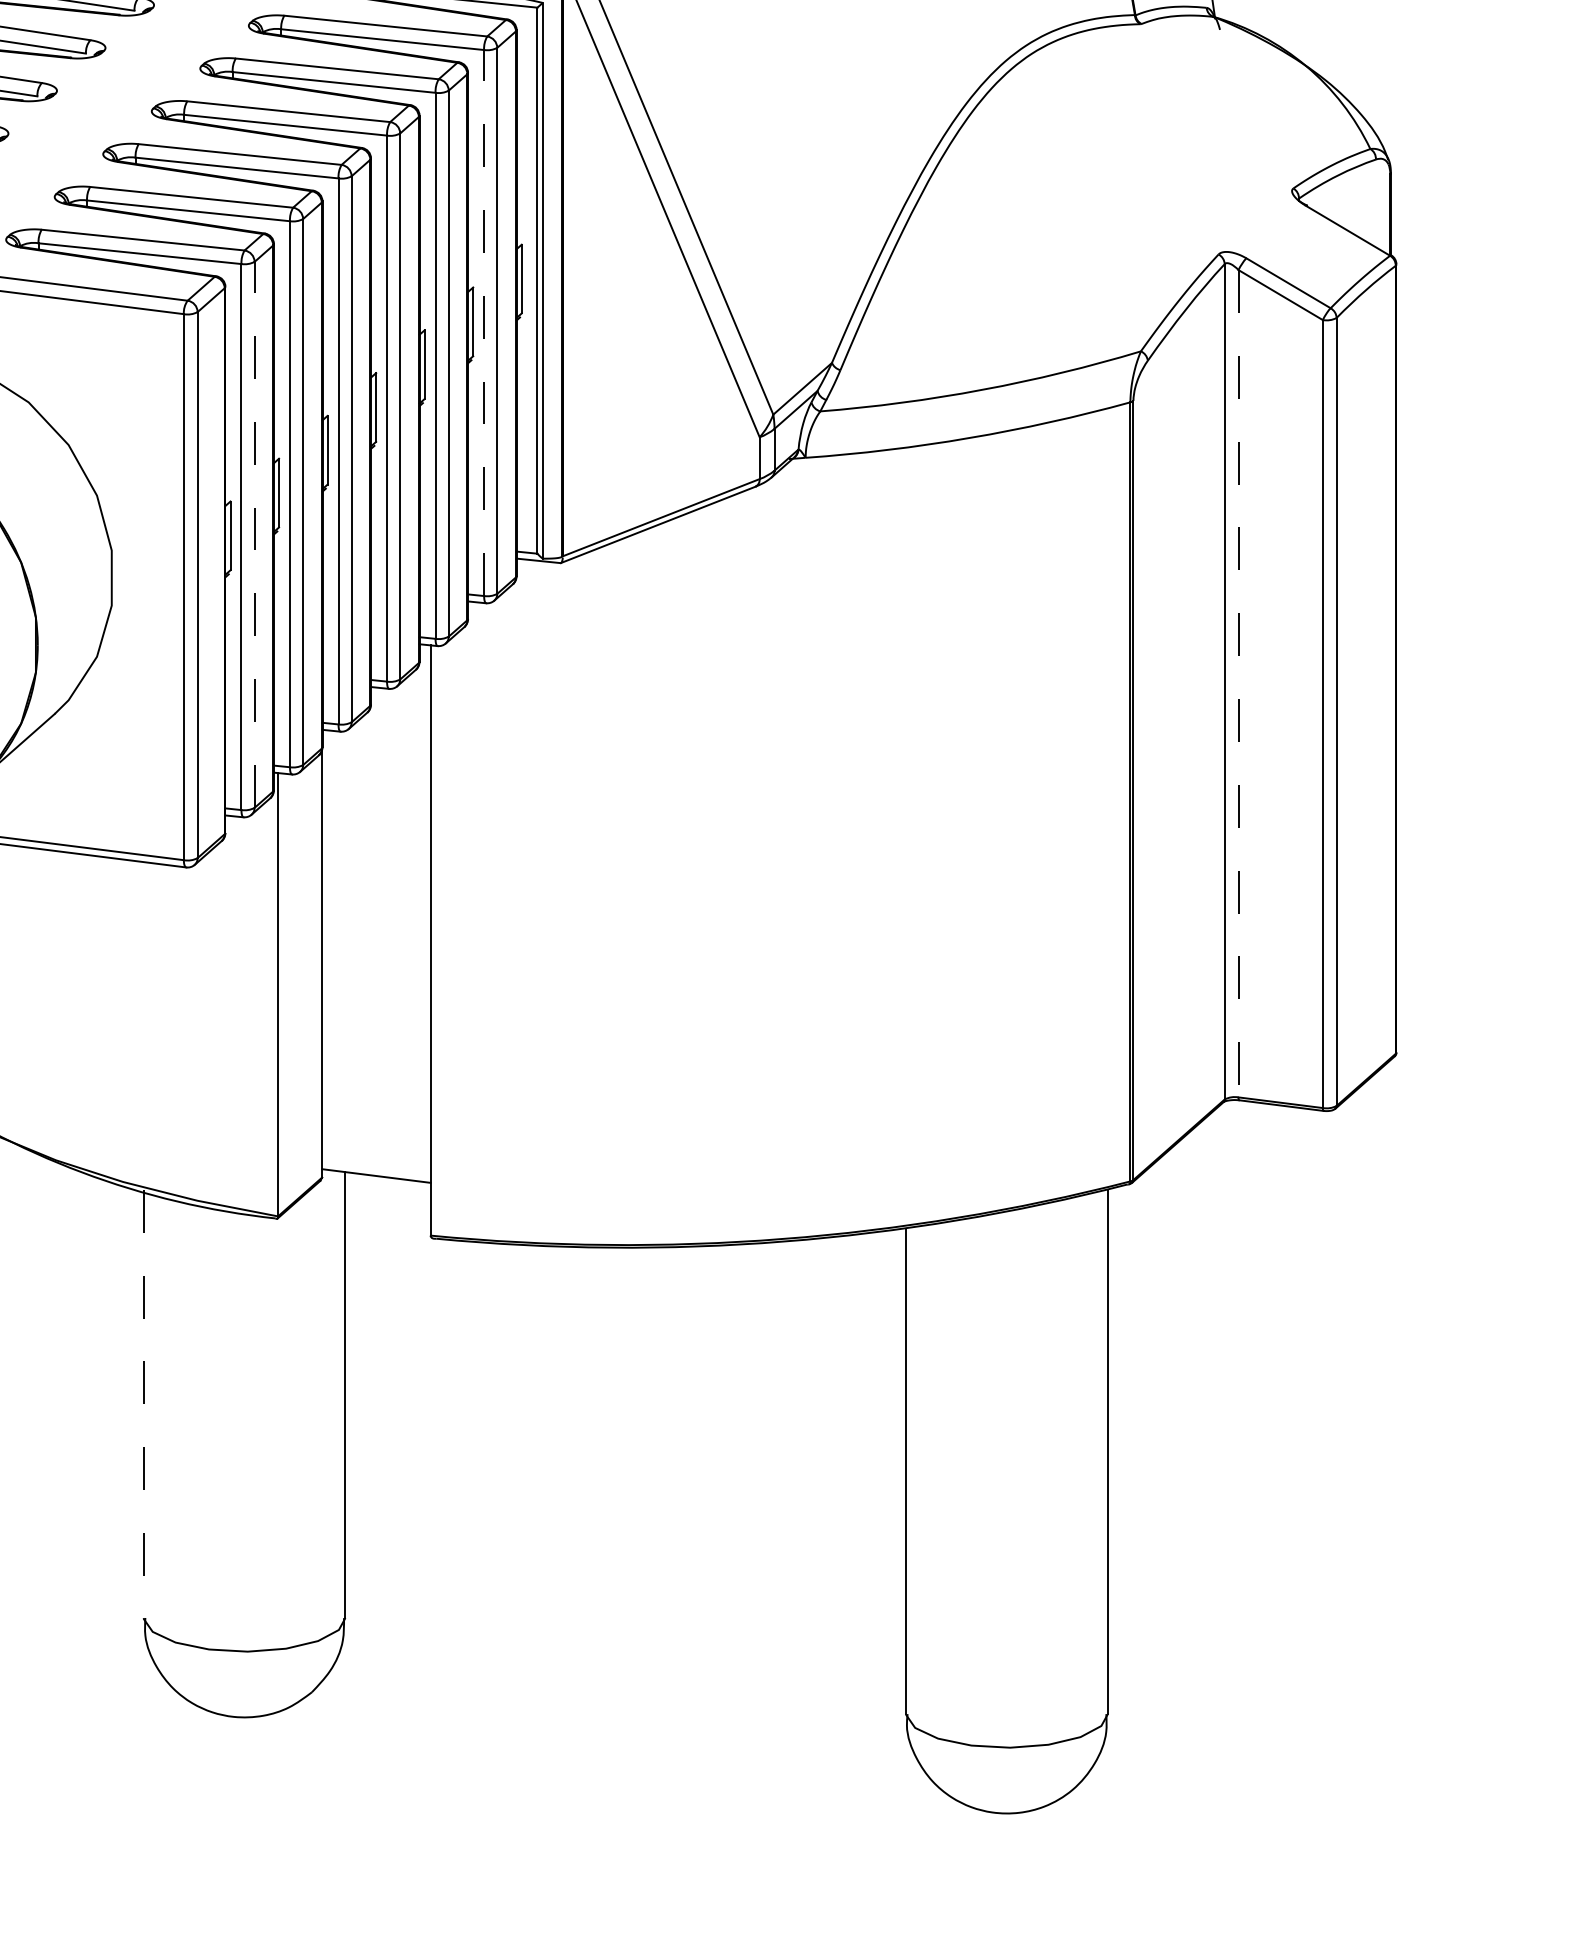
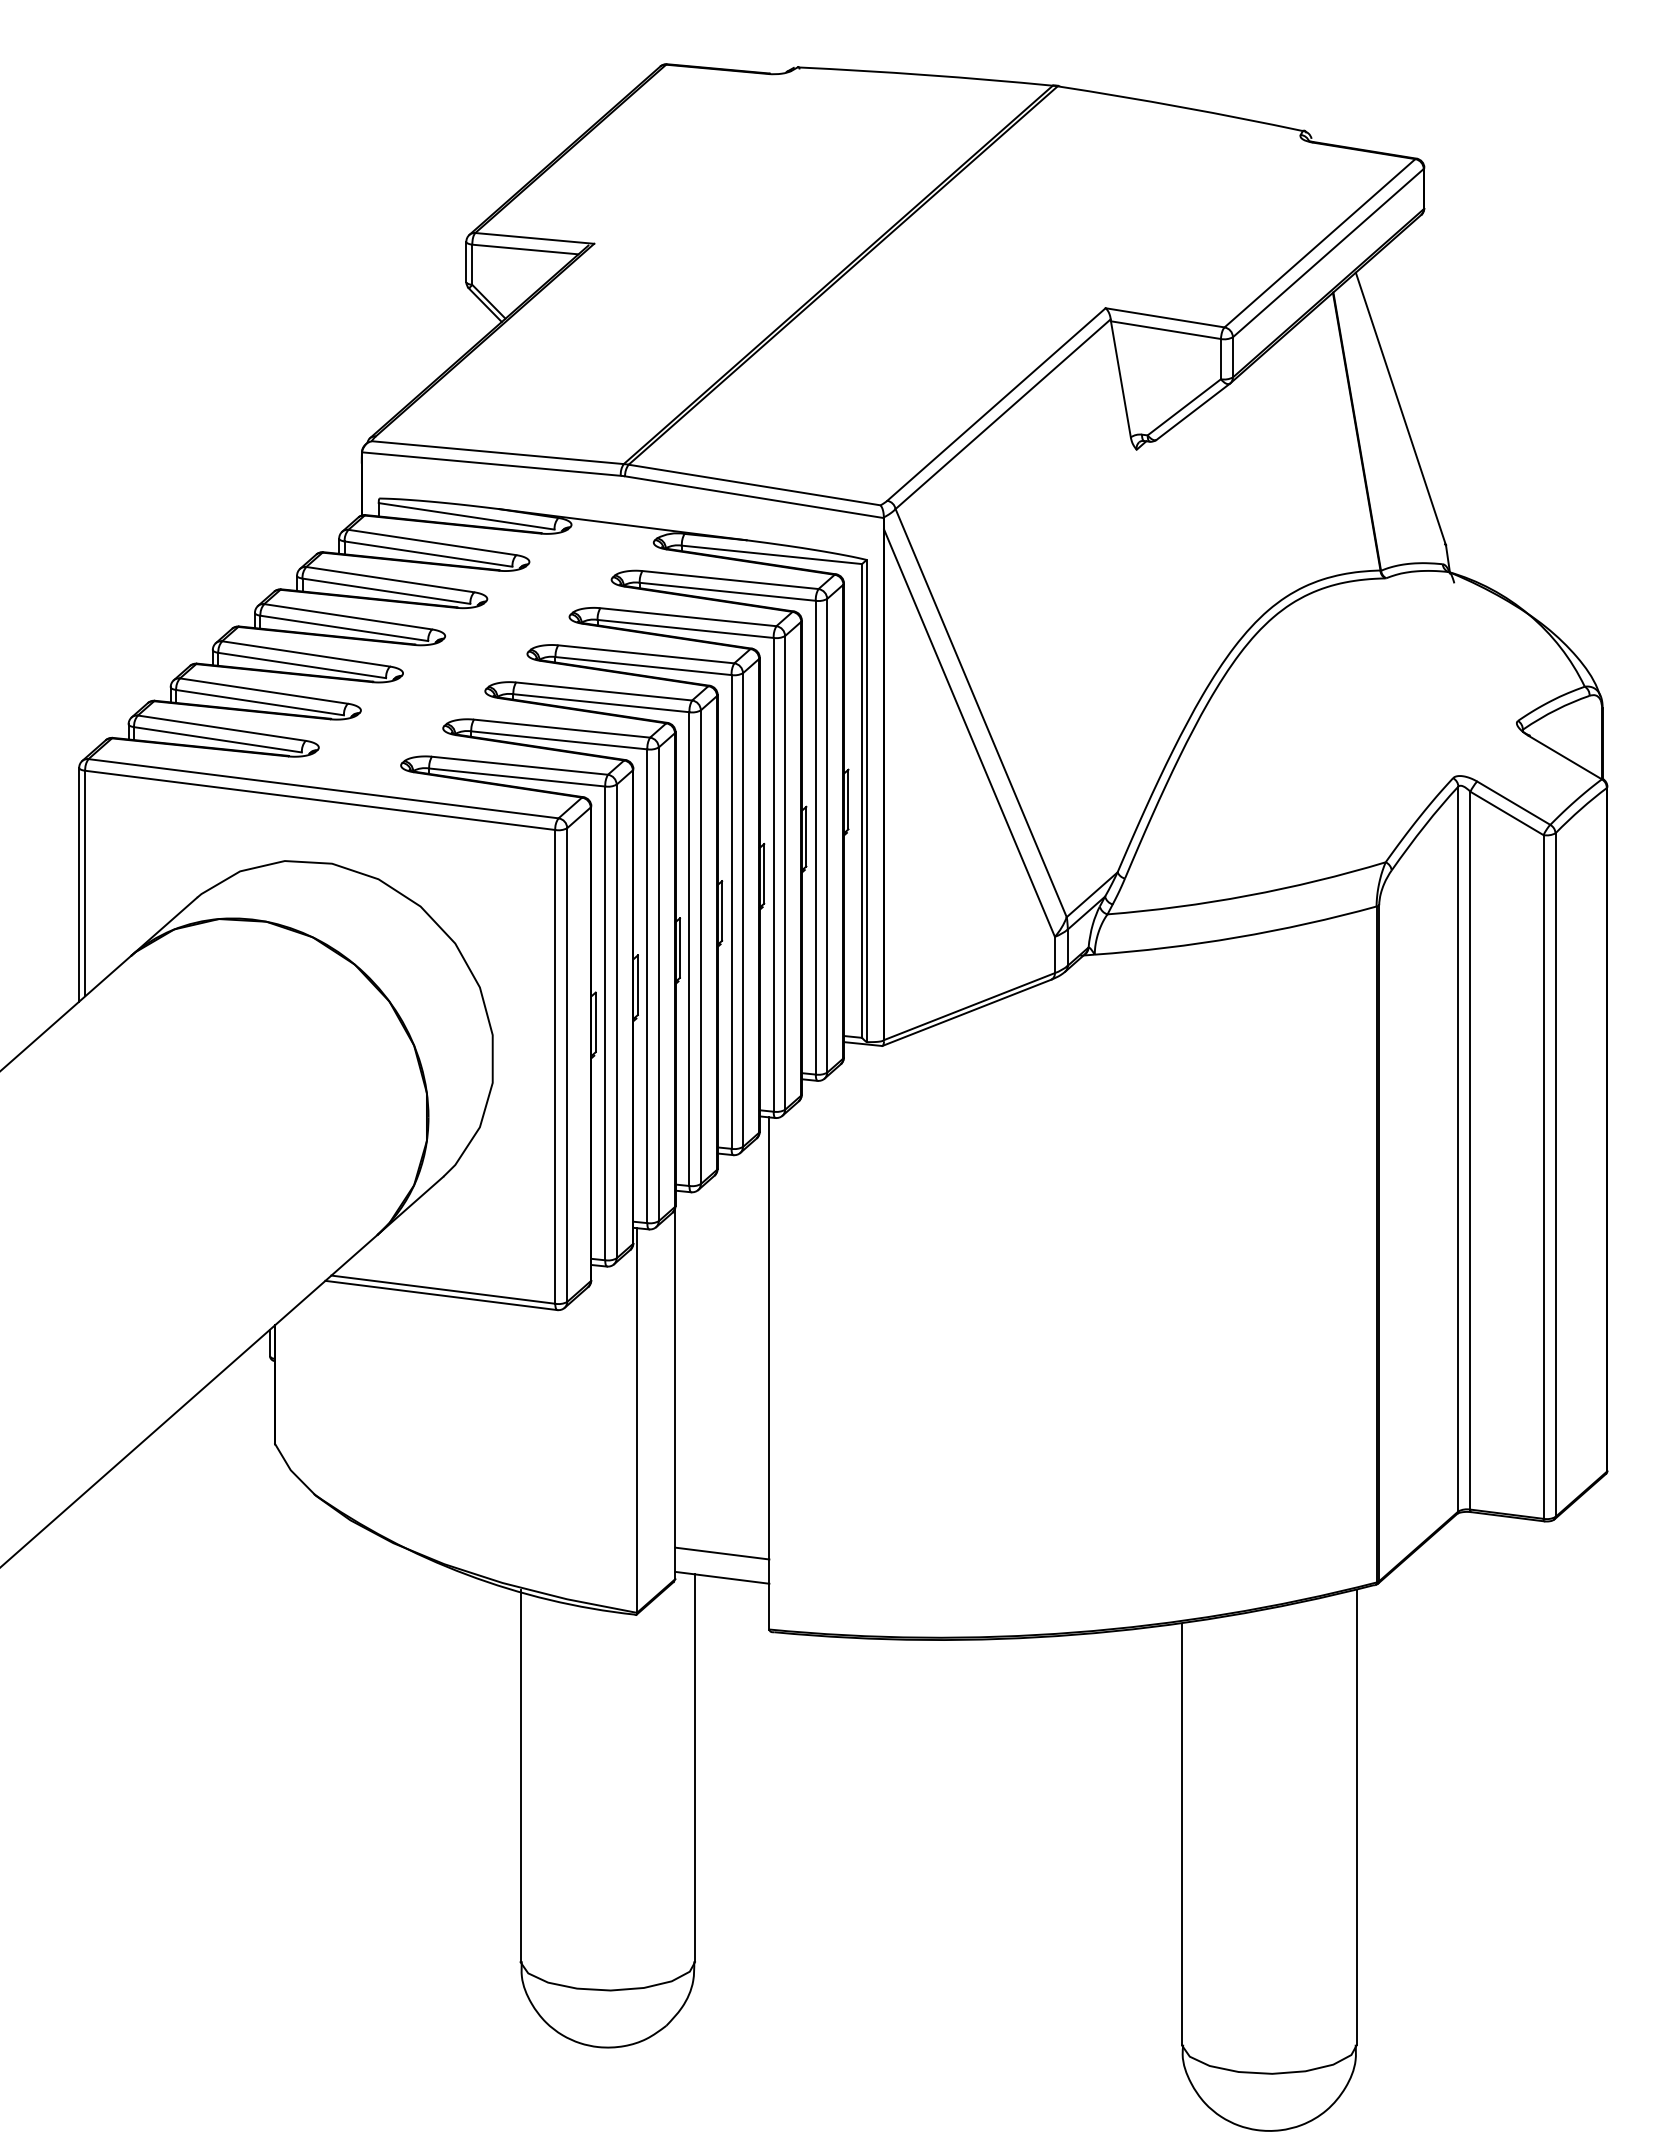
line: (483, 322) -> (815, 837), dashed -> solid
line: (254, 534) -> (616, 1021), dashed -> solid
line: (1238, 683) -> (1470, 1150), dashed -> solid
line: (376, 1147) -> (722, 1553), added
line: (143, 1403) -> (520, 1775), dashed -> solid

